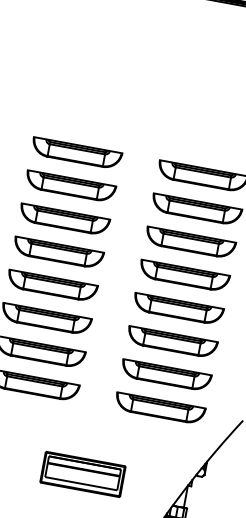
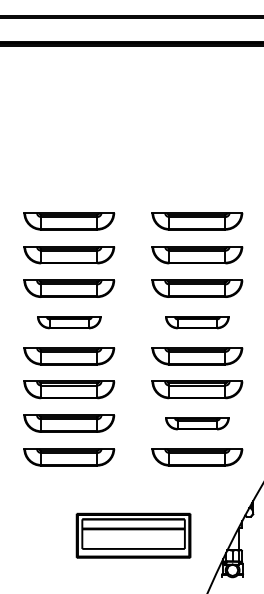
part: (58, 253) -> (69, 322), size x0.7
part: (184, 276) -> (197, 322), size x0.7
part: (166, 375) -> (197, 423), size x0.7
part: (82, 473) -> (132, 535), size x1.4

